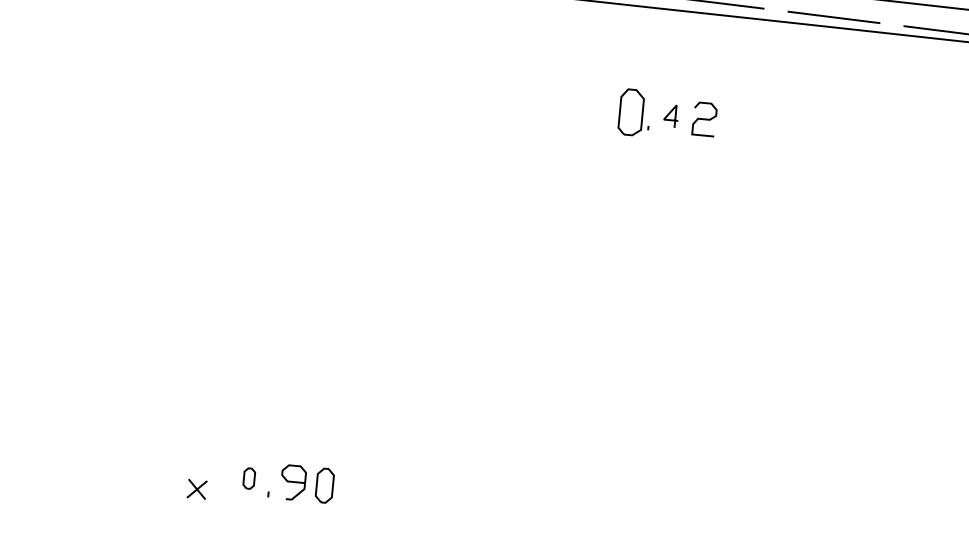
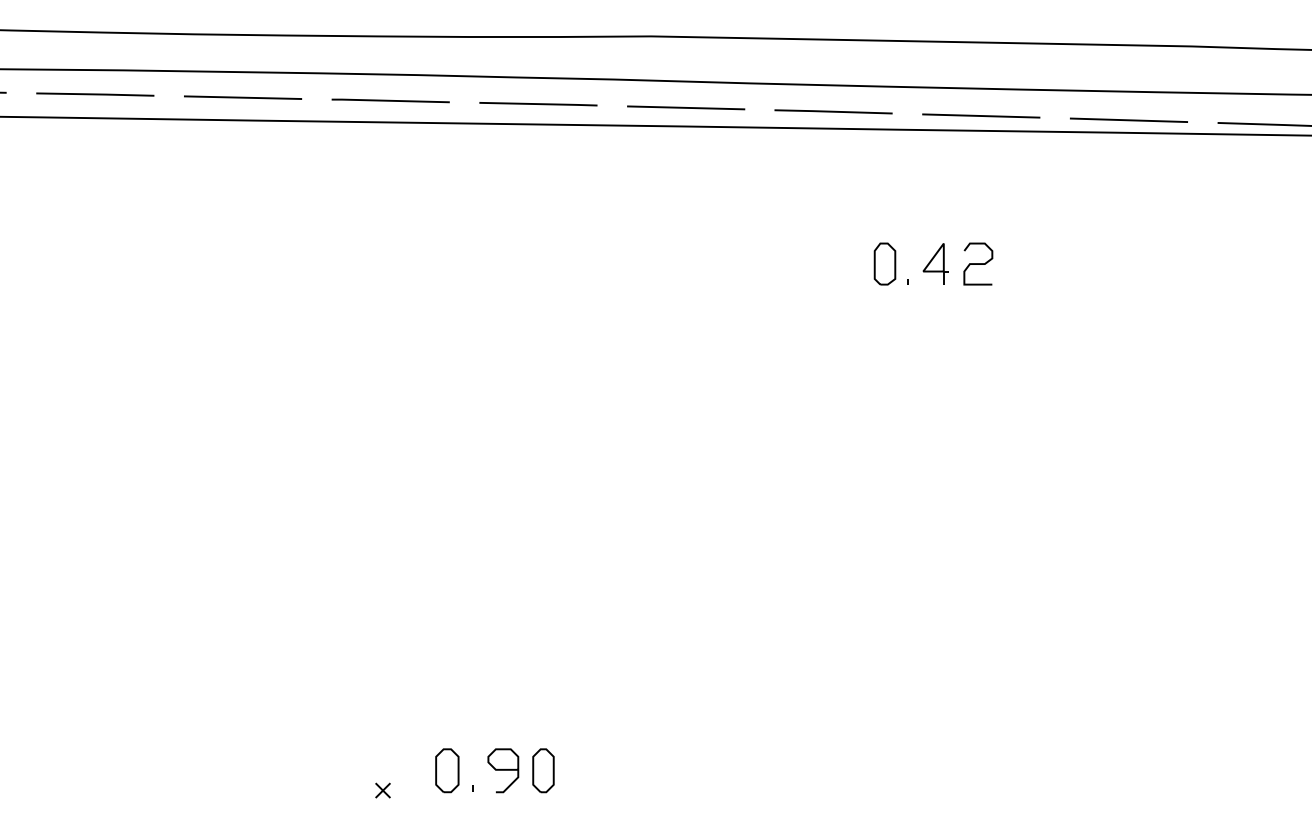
part: (630, 111) -> (884, 263), size x0.71
part: (671, 115) -> (935, 263), size x1.43
part: (249, 478) -> (447, 770), size x1.67
part: (196, 489) -> (382, 790), size x0.62

